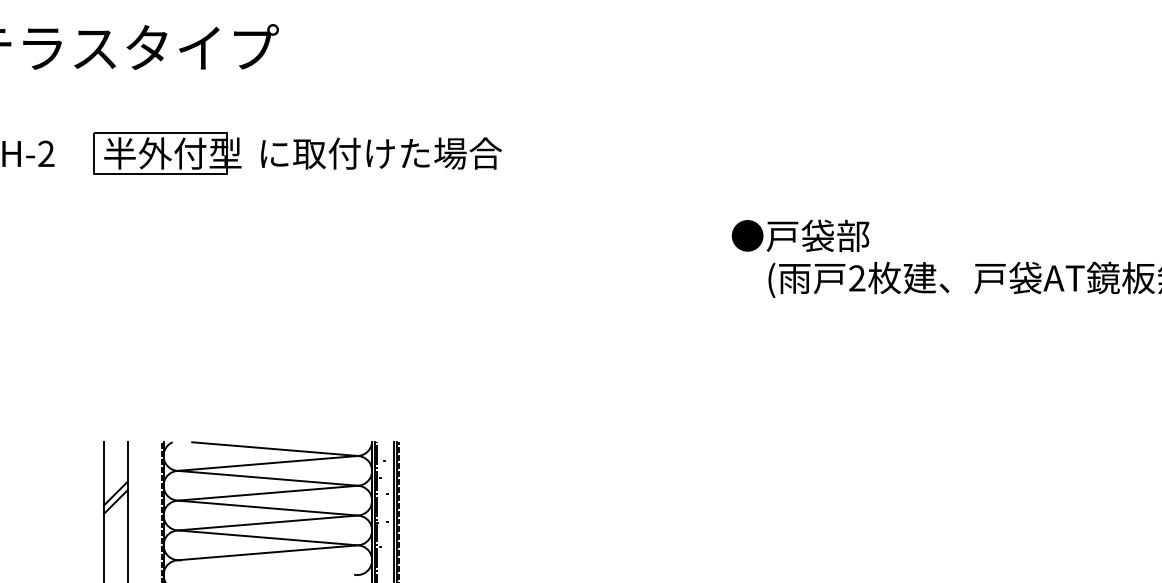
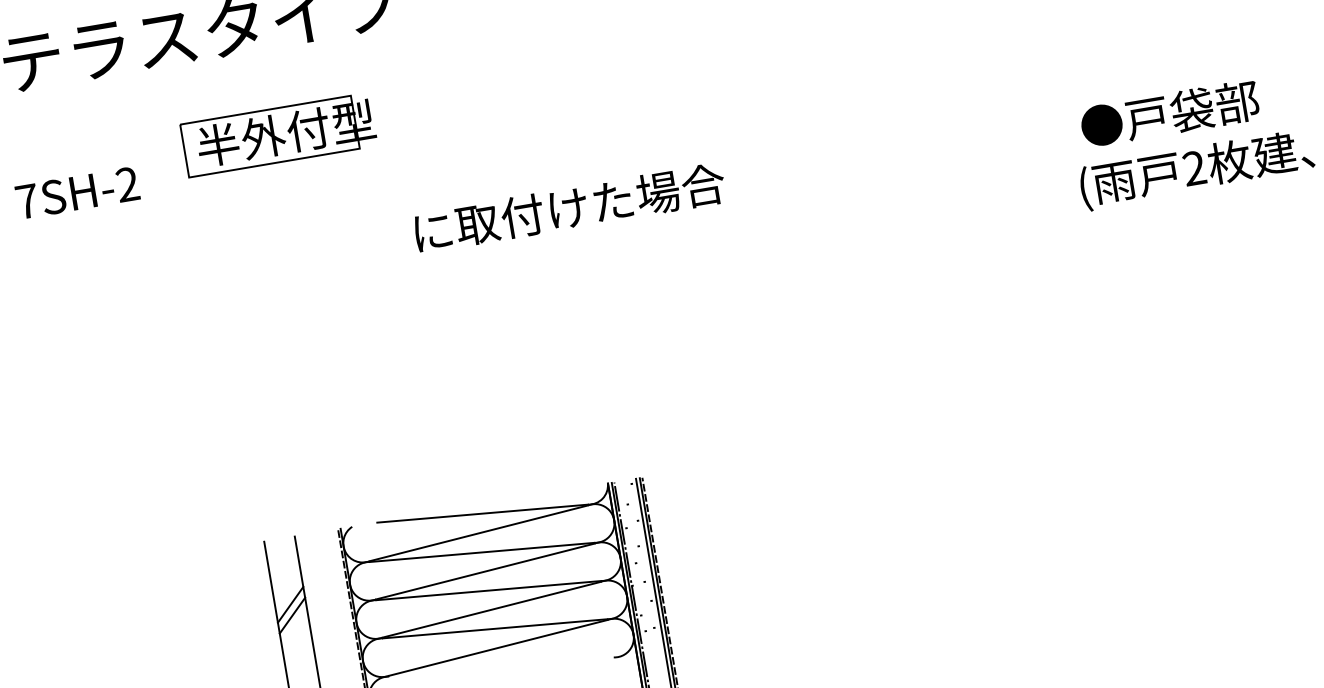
part: (167, 153) -> (279, 134), moved
text: (381, 153) -> (569, 208), moved
text: (800, 235) -> (1169, 113), moved

